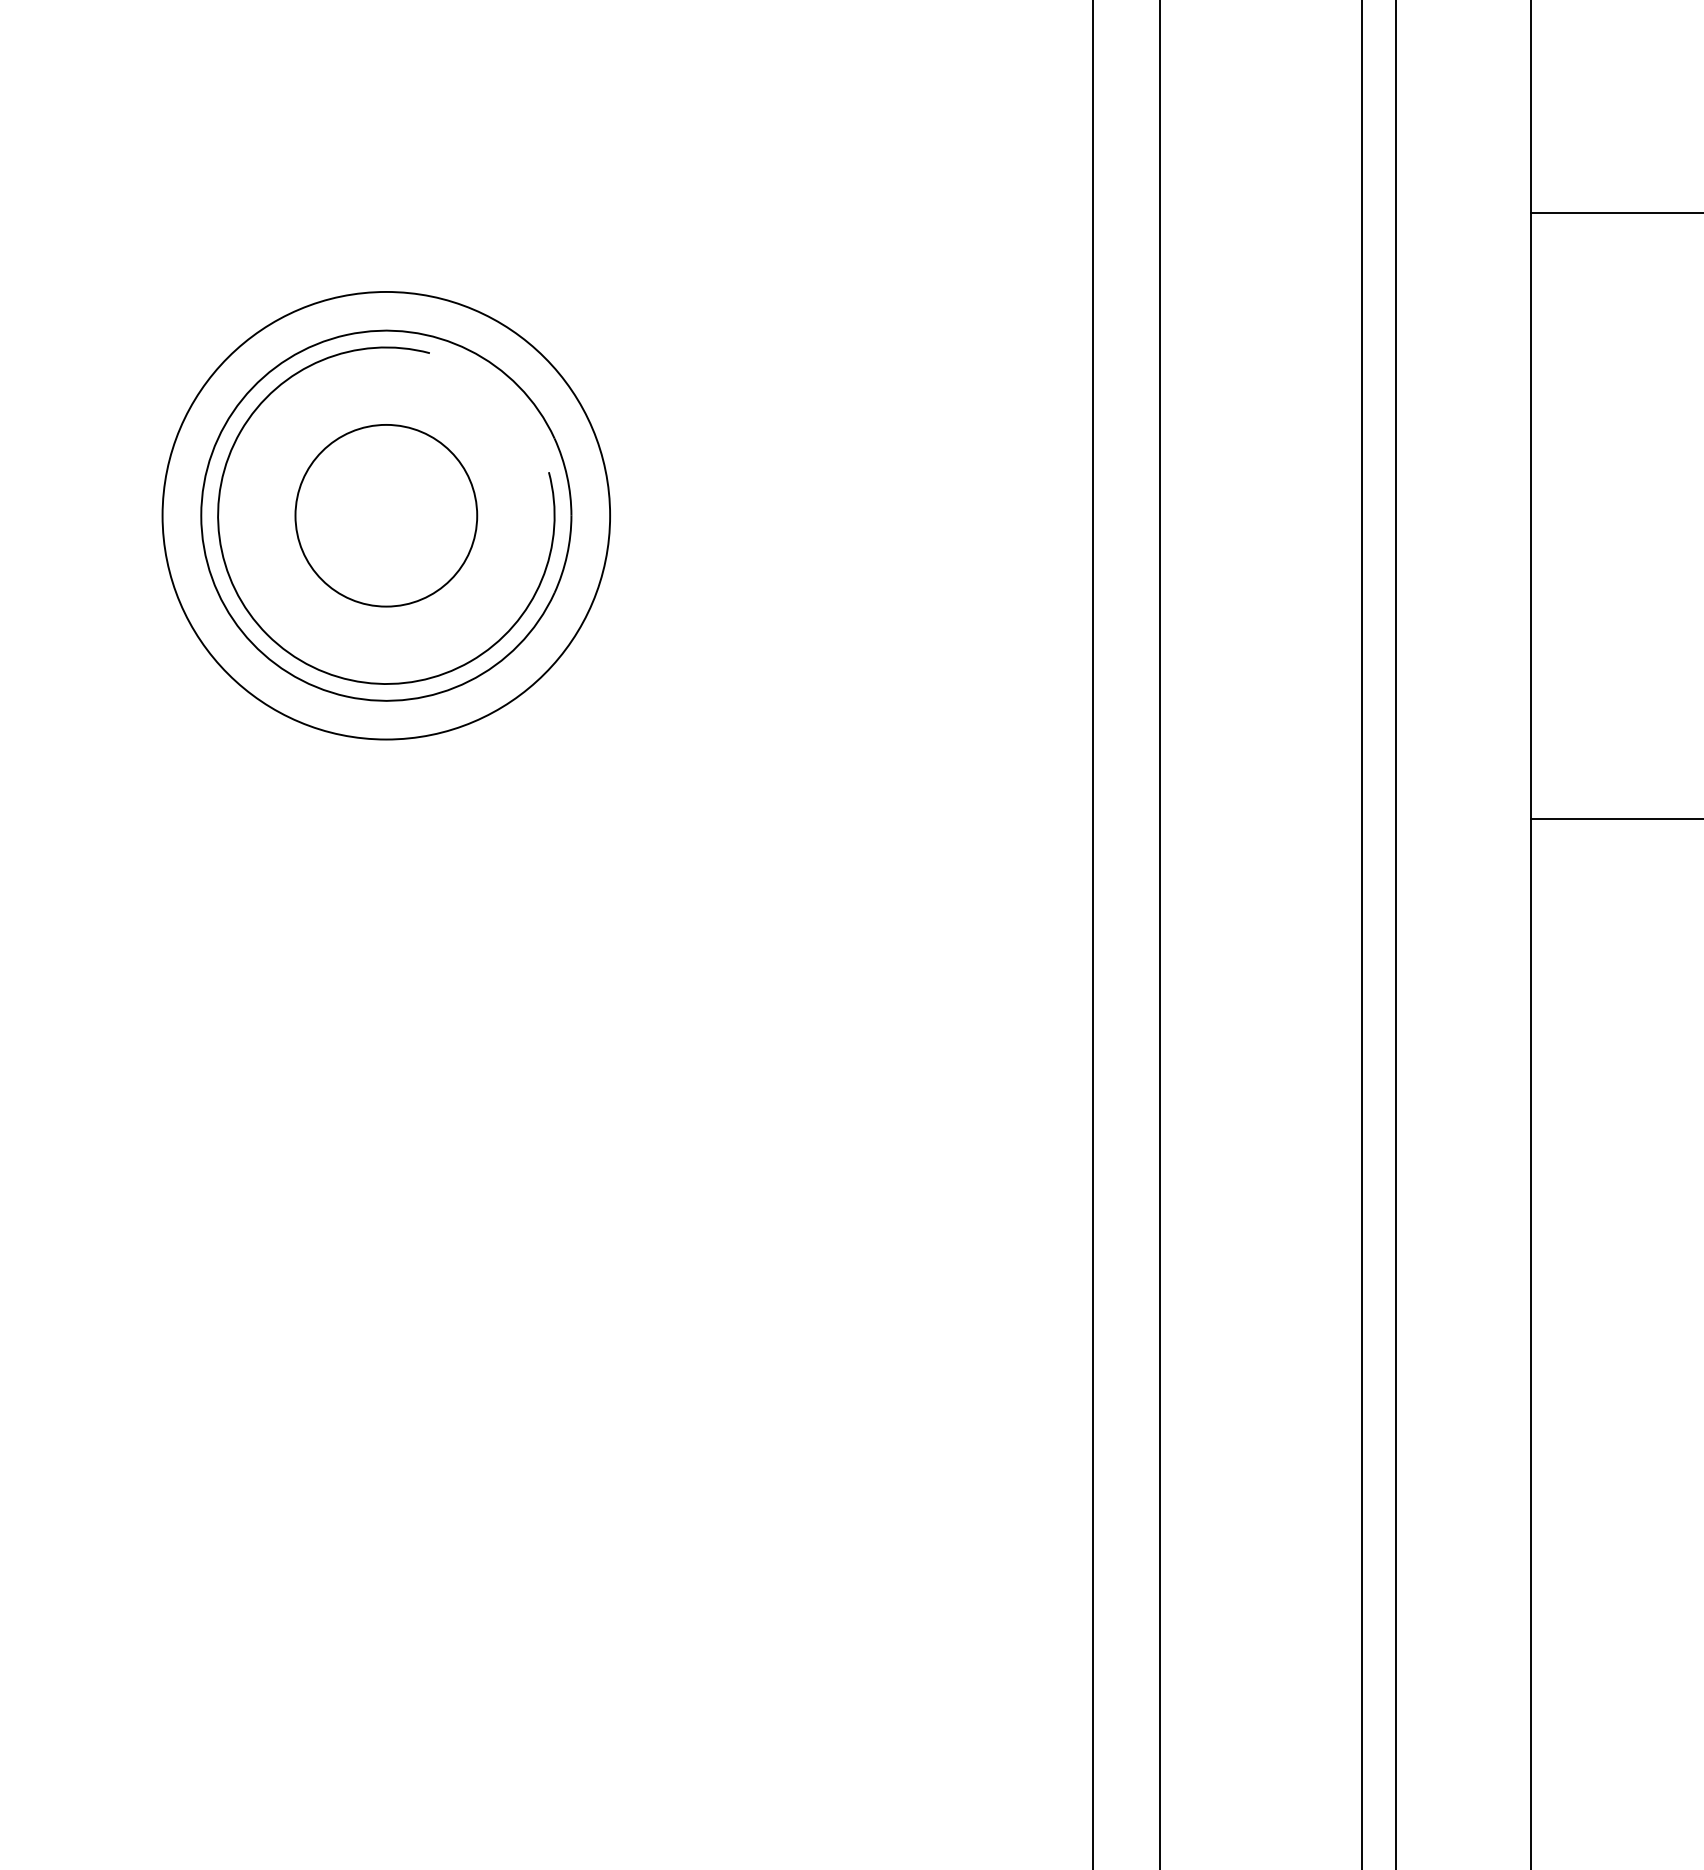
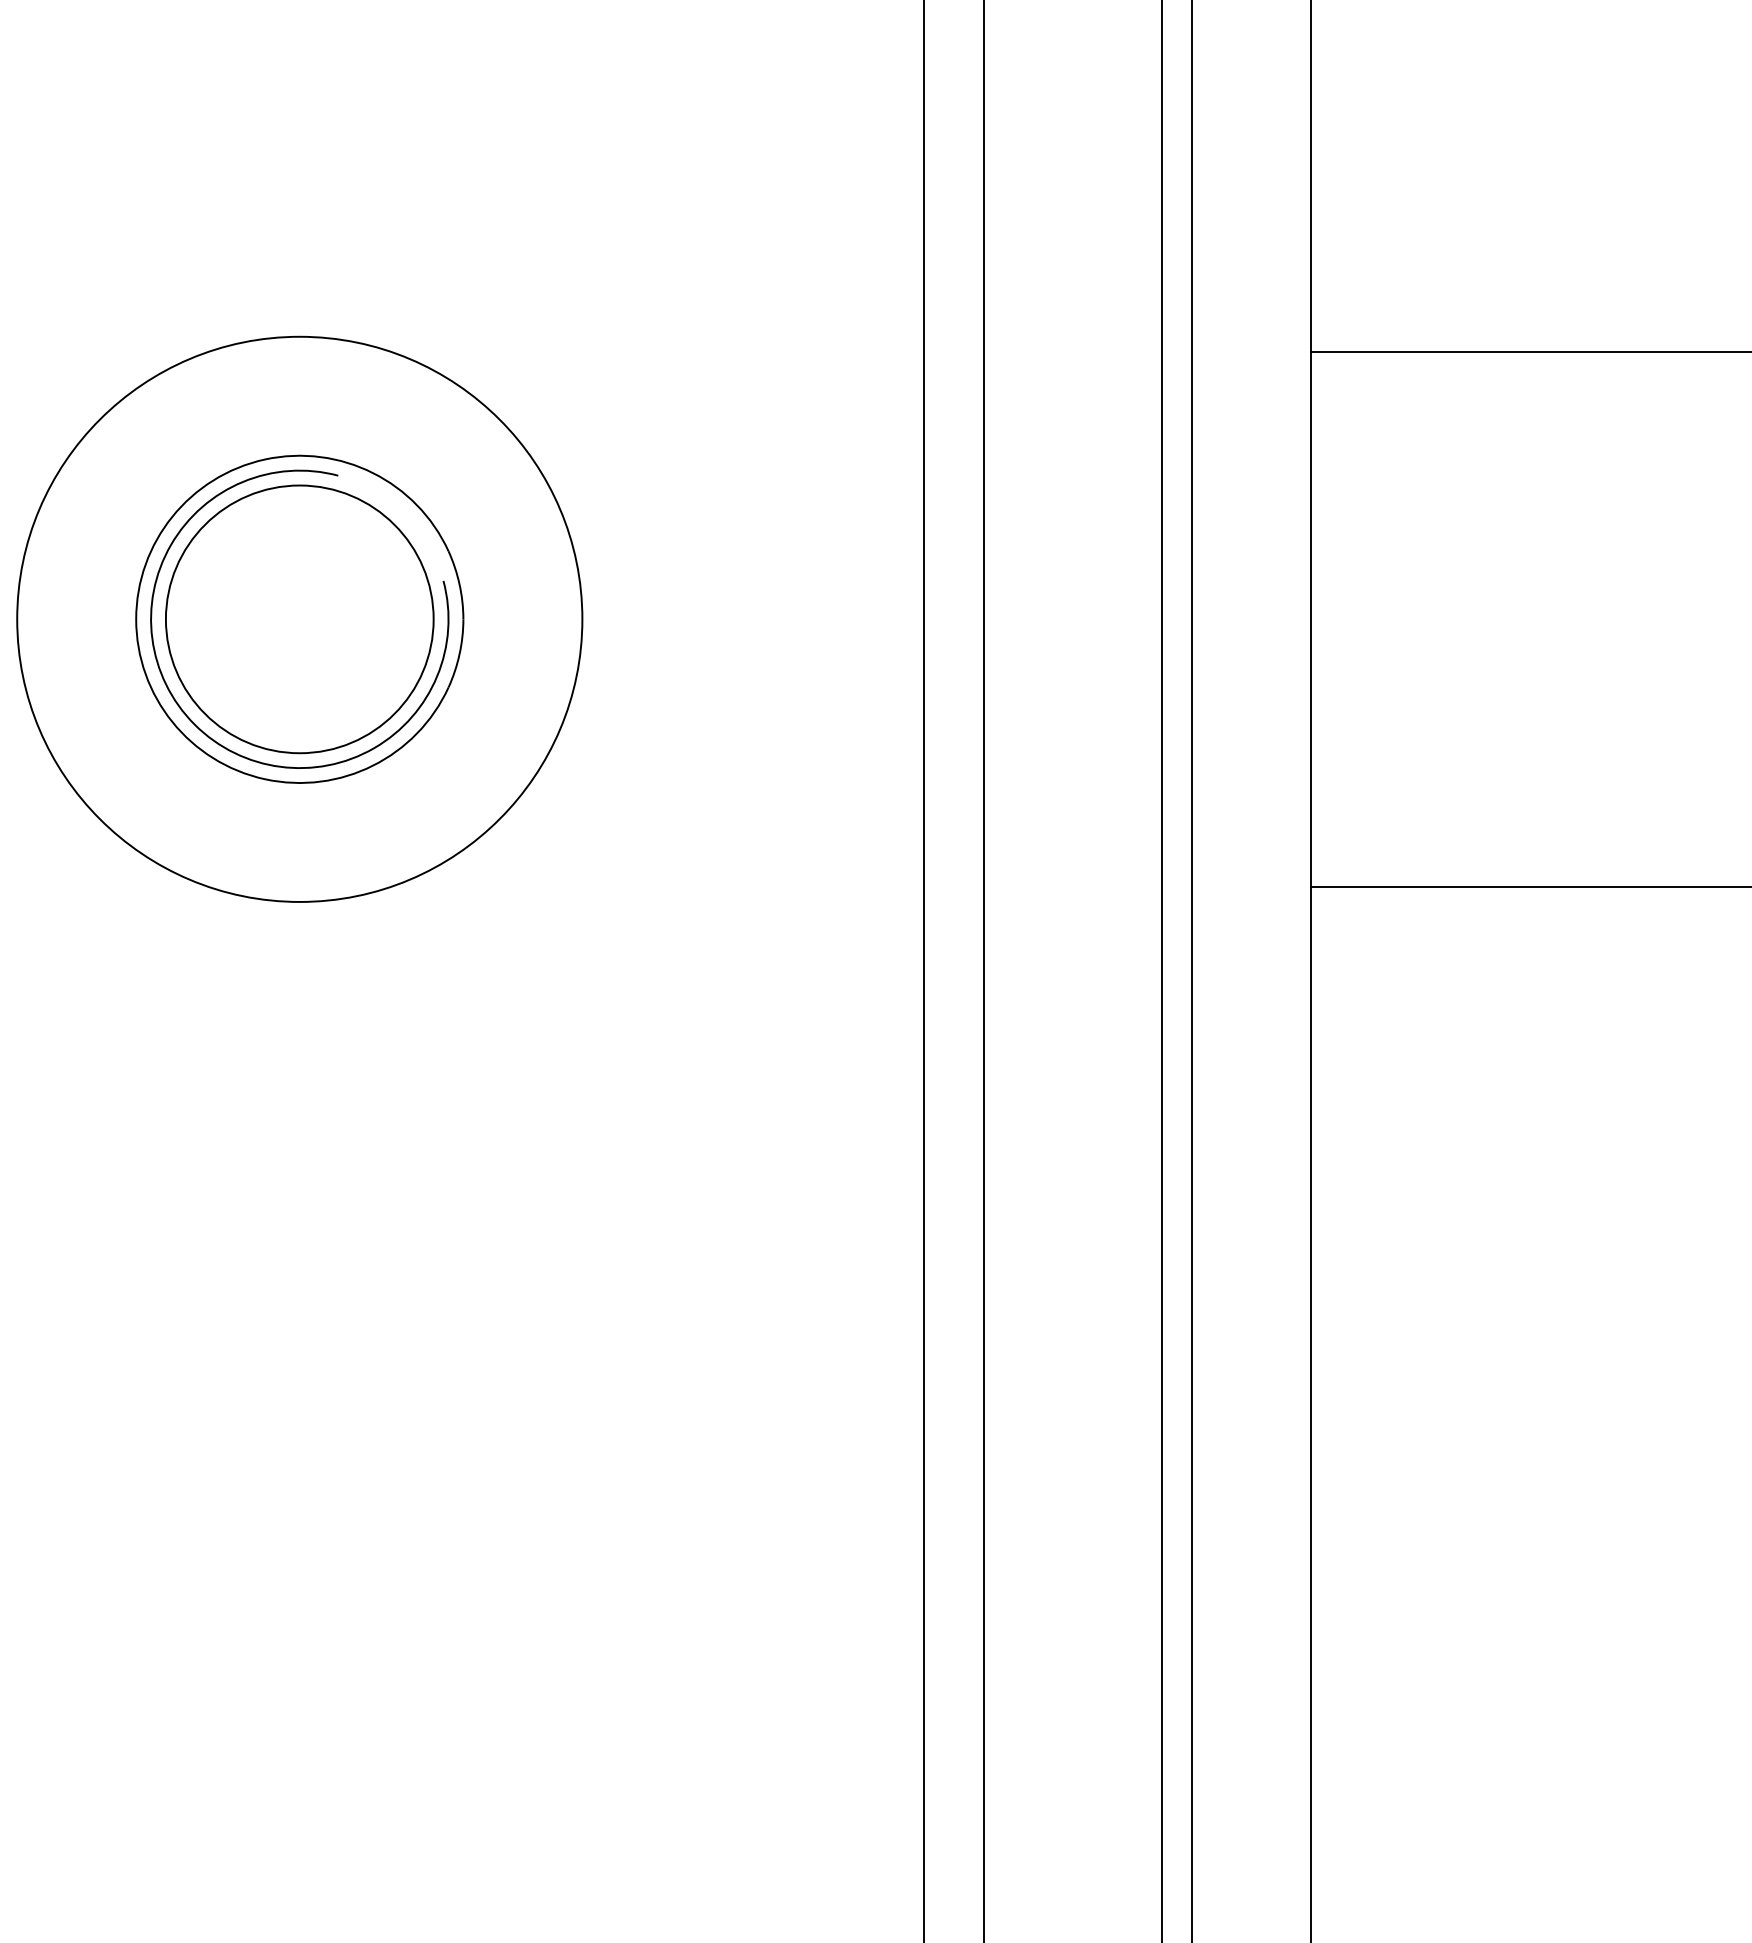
circle: (386, 514) -> (299, 618), size x1.43
circle: (386, 515) -> (299, 619), size x1.67

